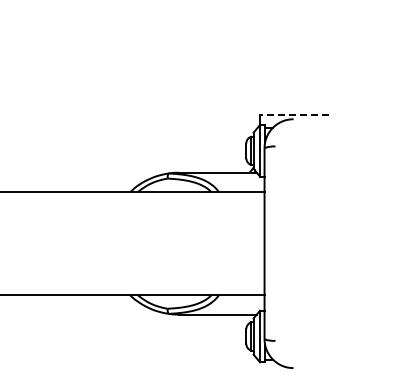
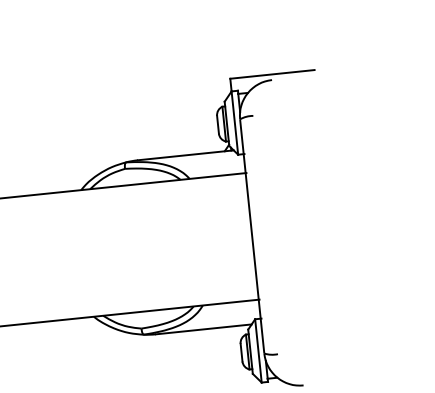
line: (293, 114) -> (271, 74), dashed -> solid

